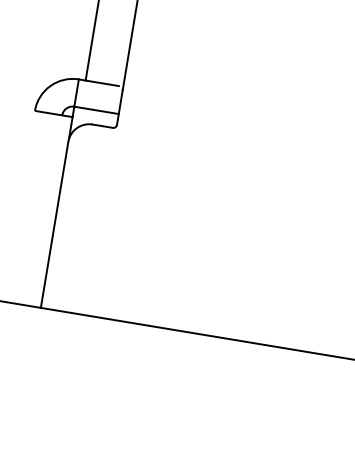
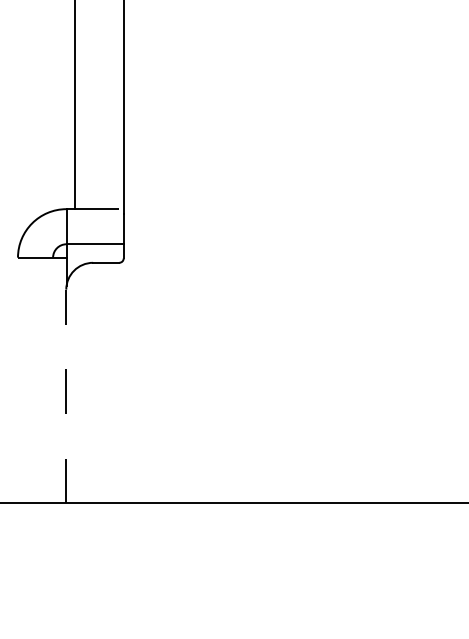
line: (54, 224) -> (66, 396), solid -> dashed

